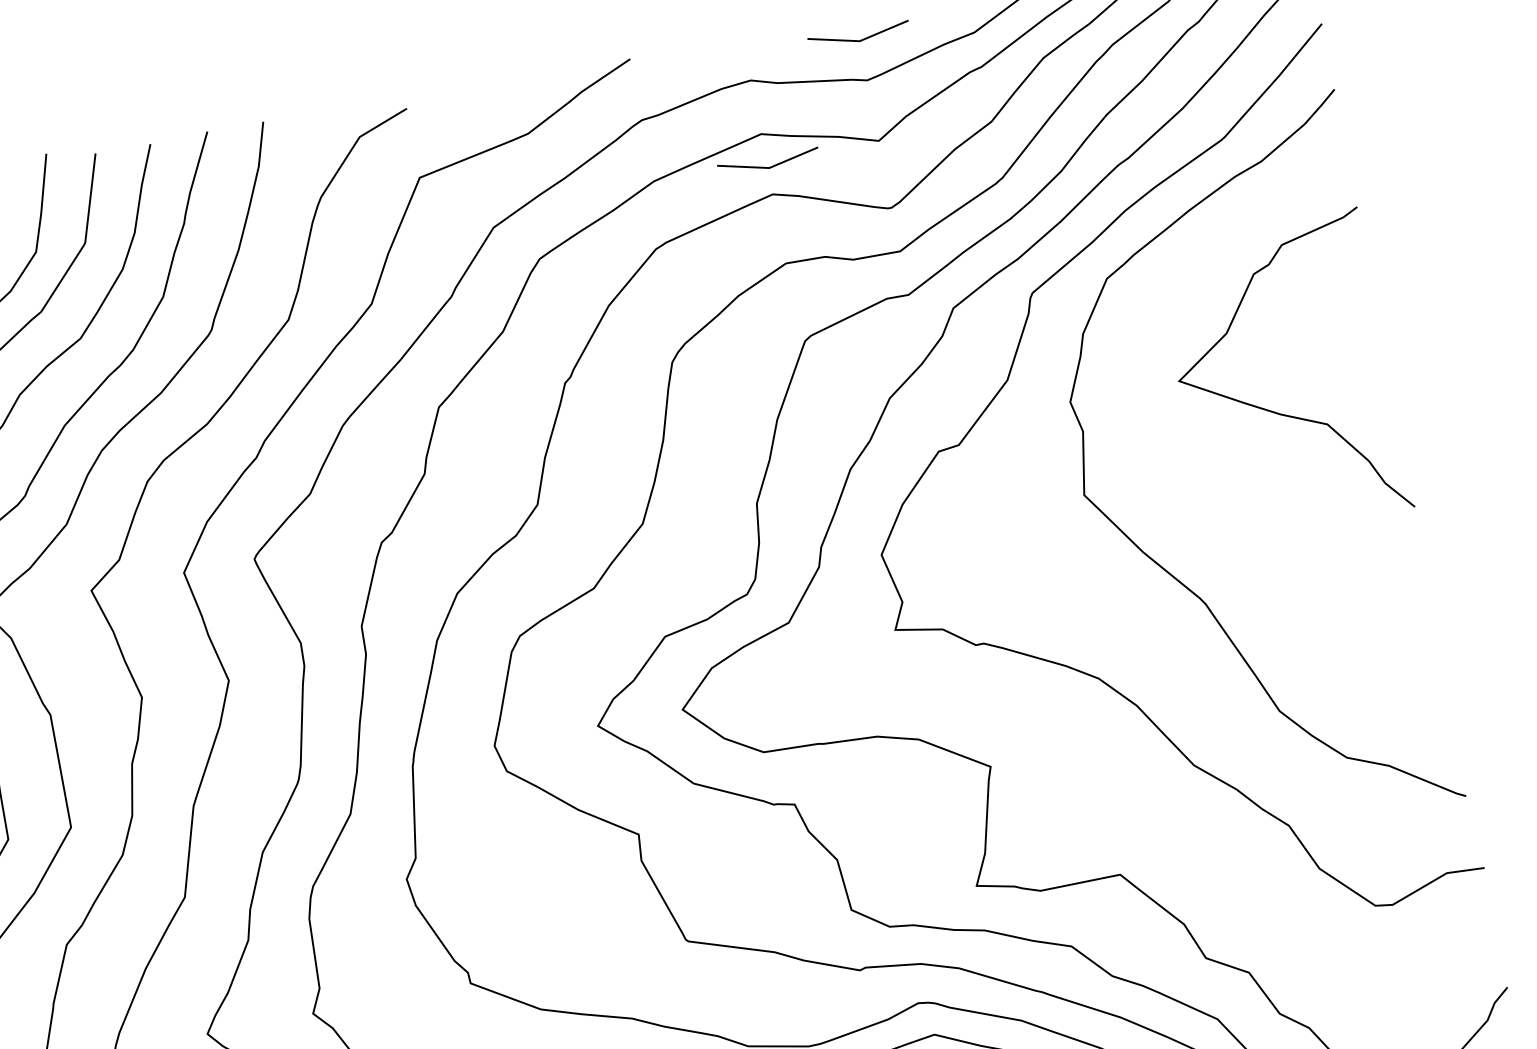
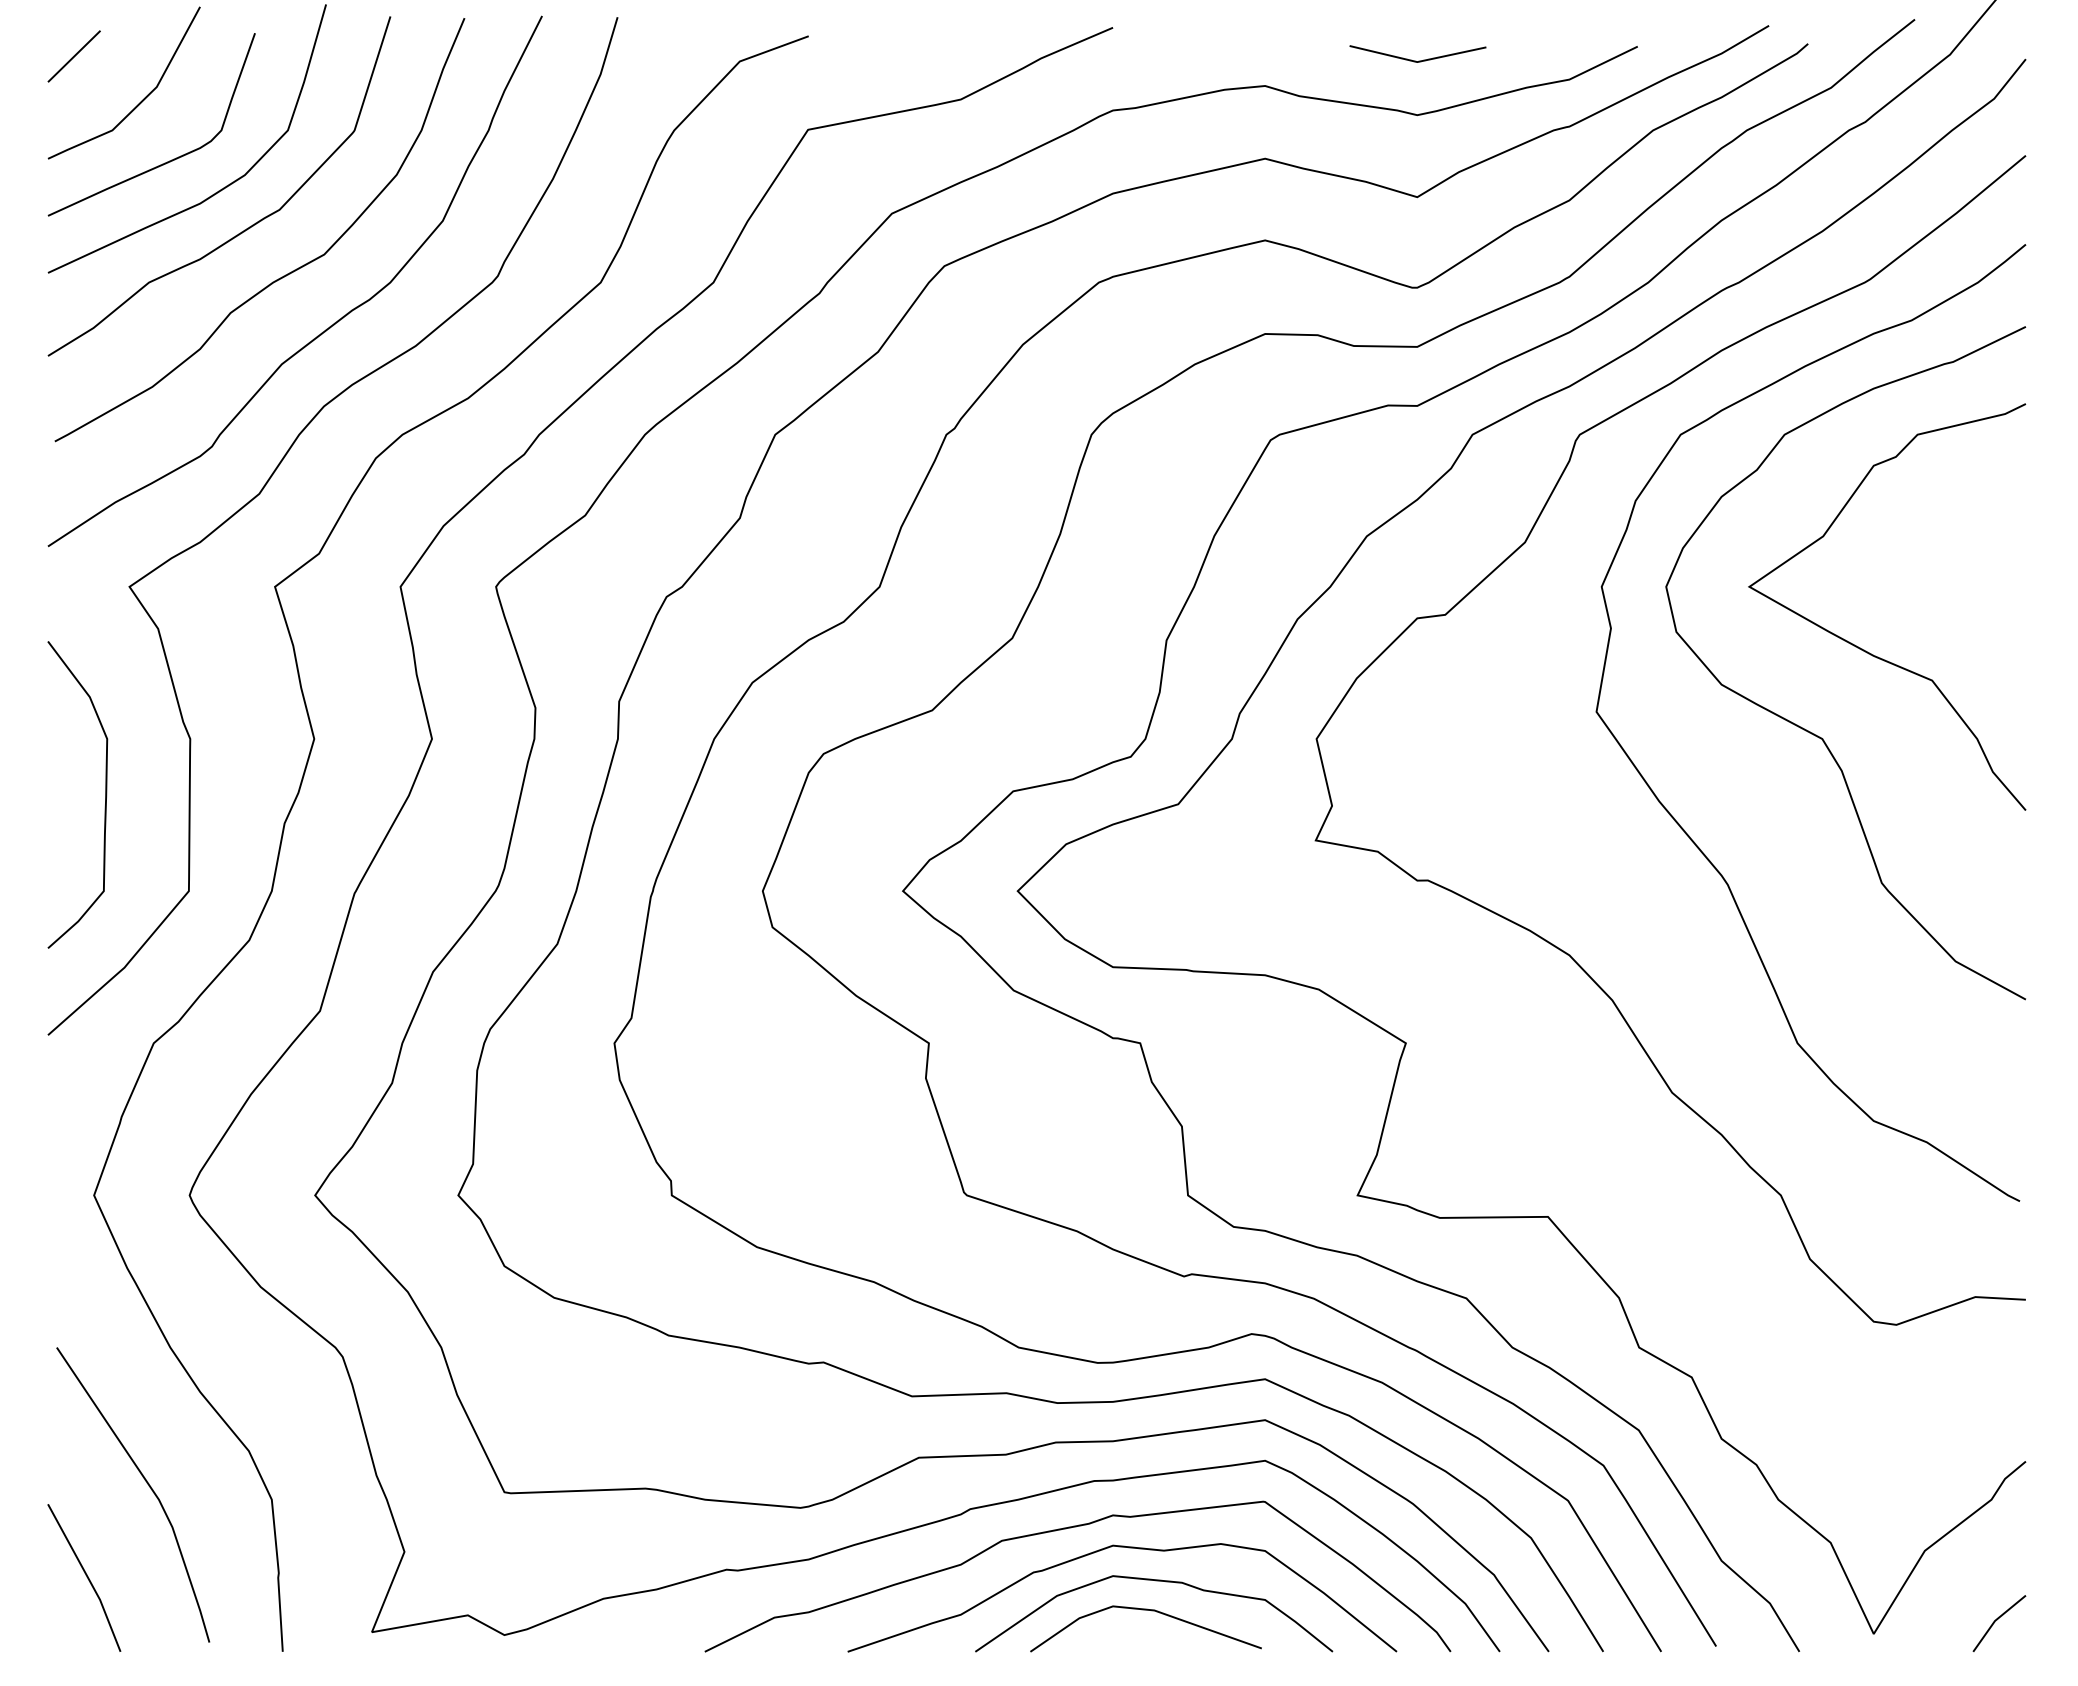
line: (769, 166) -> (1268, 203), removed
curve: (1244, 479) -> (1810, 731), added

